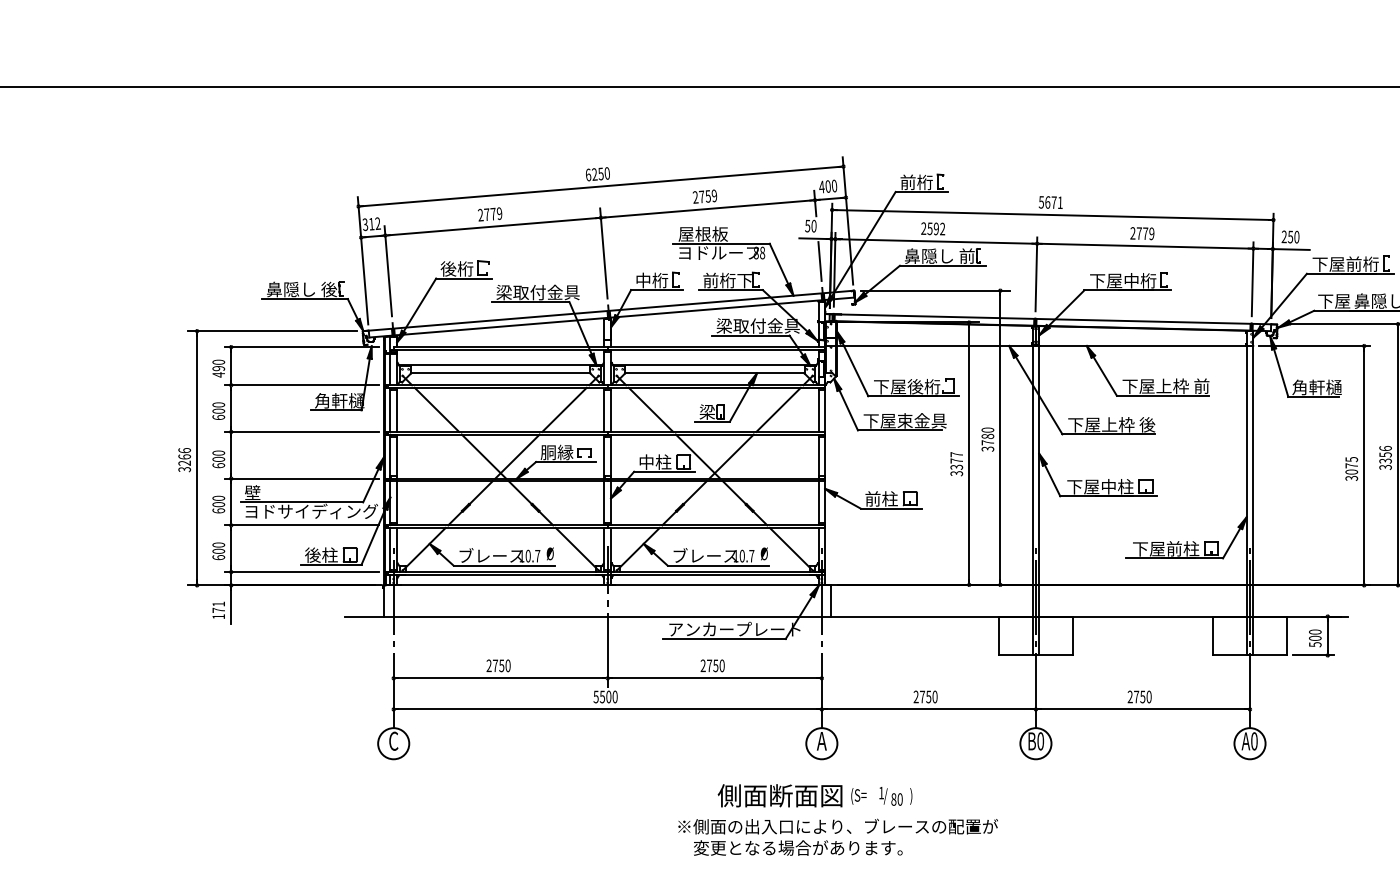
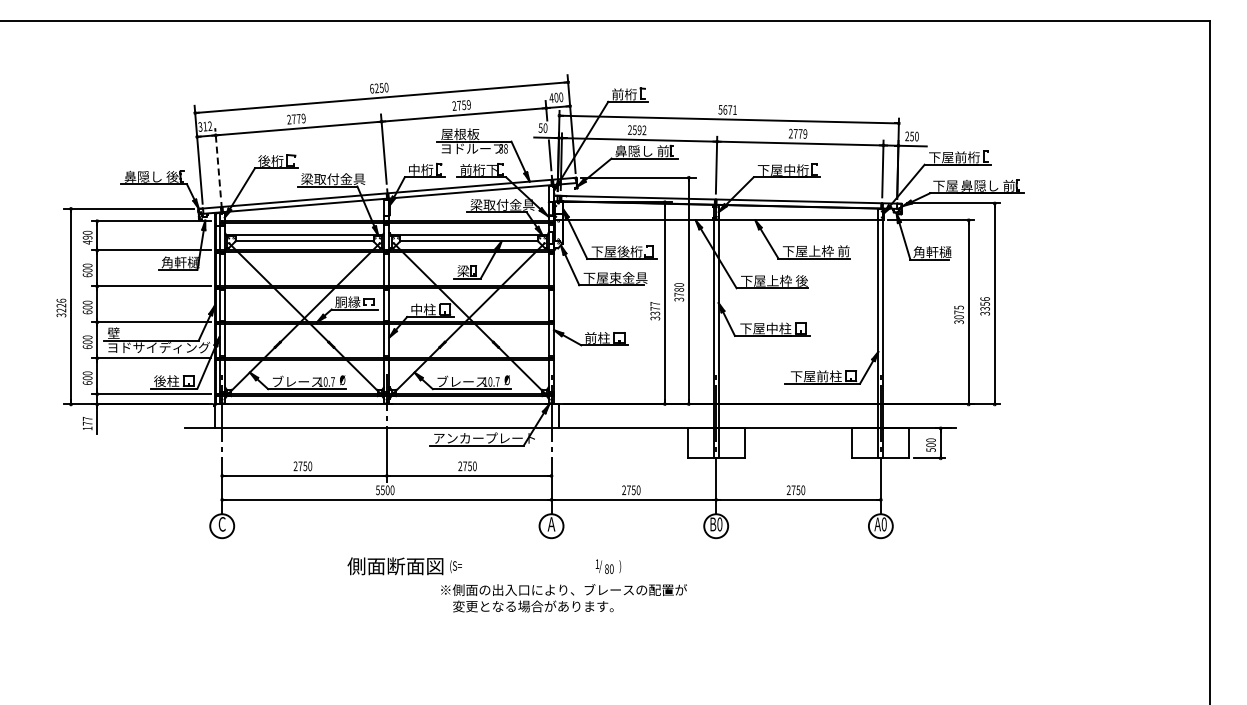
line: (388, 270) -> (218, 162), solid -> dashed
text: (184, 456) -> (61, 305), 3266 -> 3226
text: (218, 603) -> (87, 418), 171 -> 177
text: (791, 796) -> (404, 566), moved

